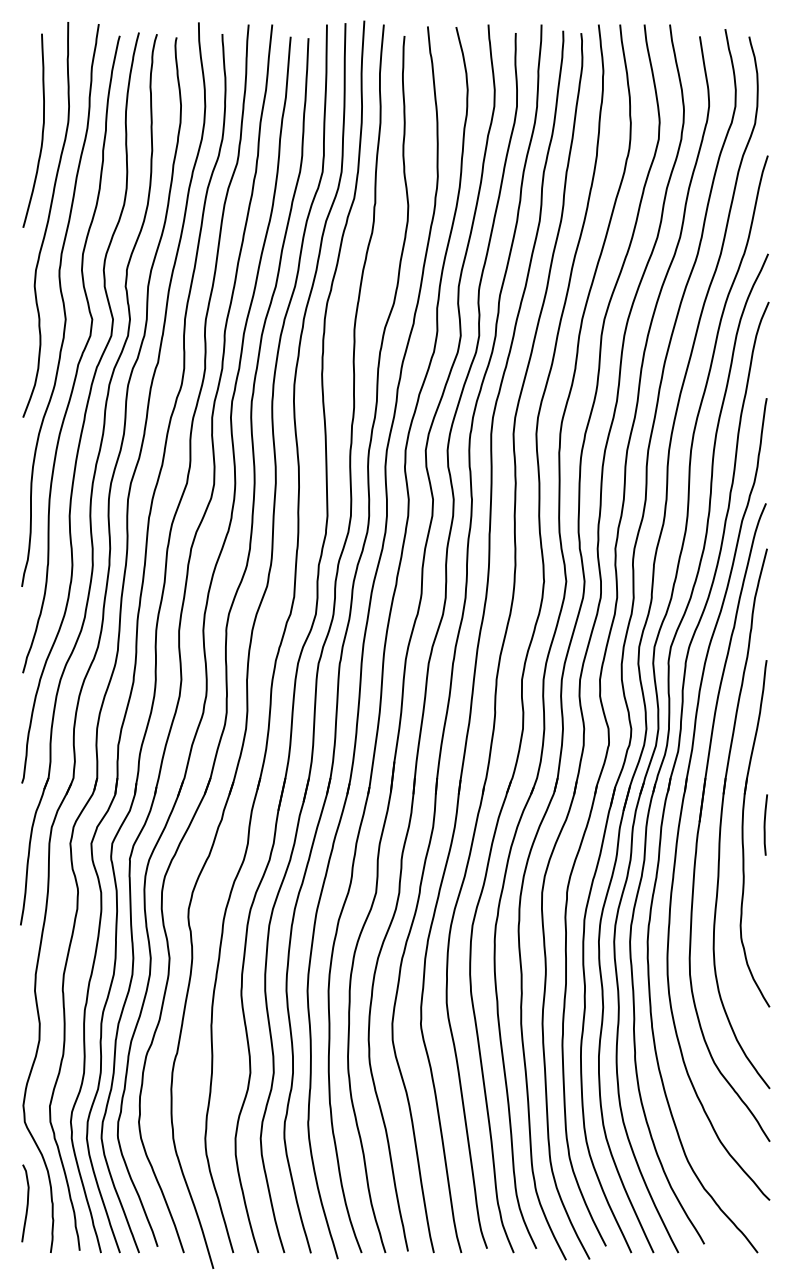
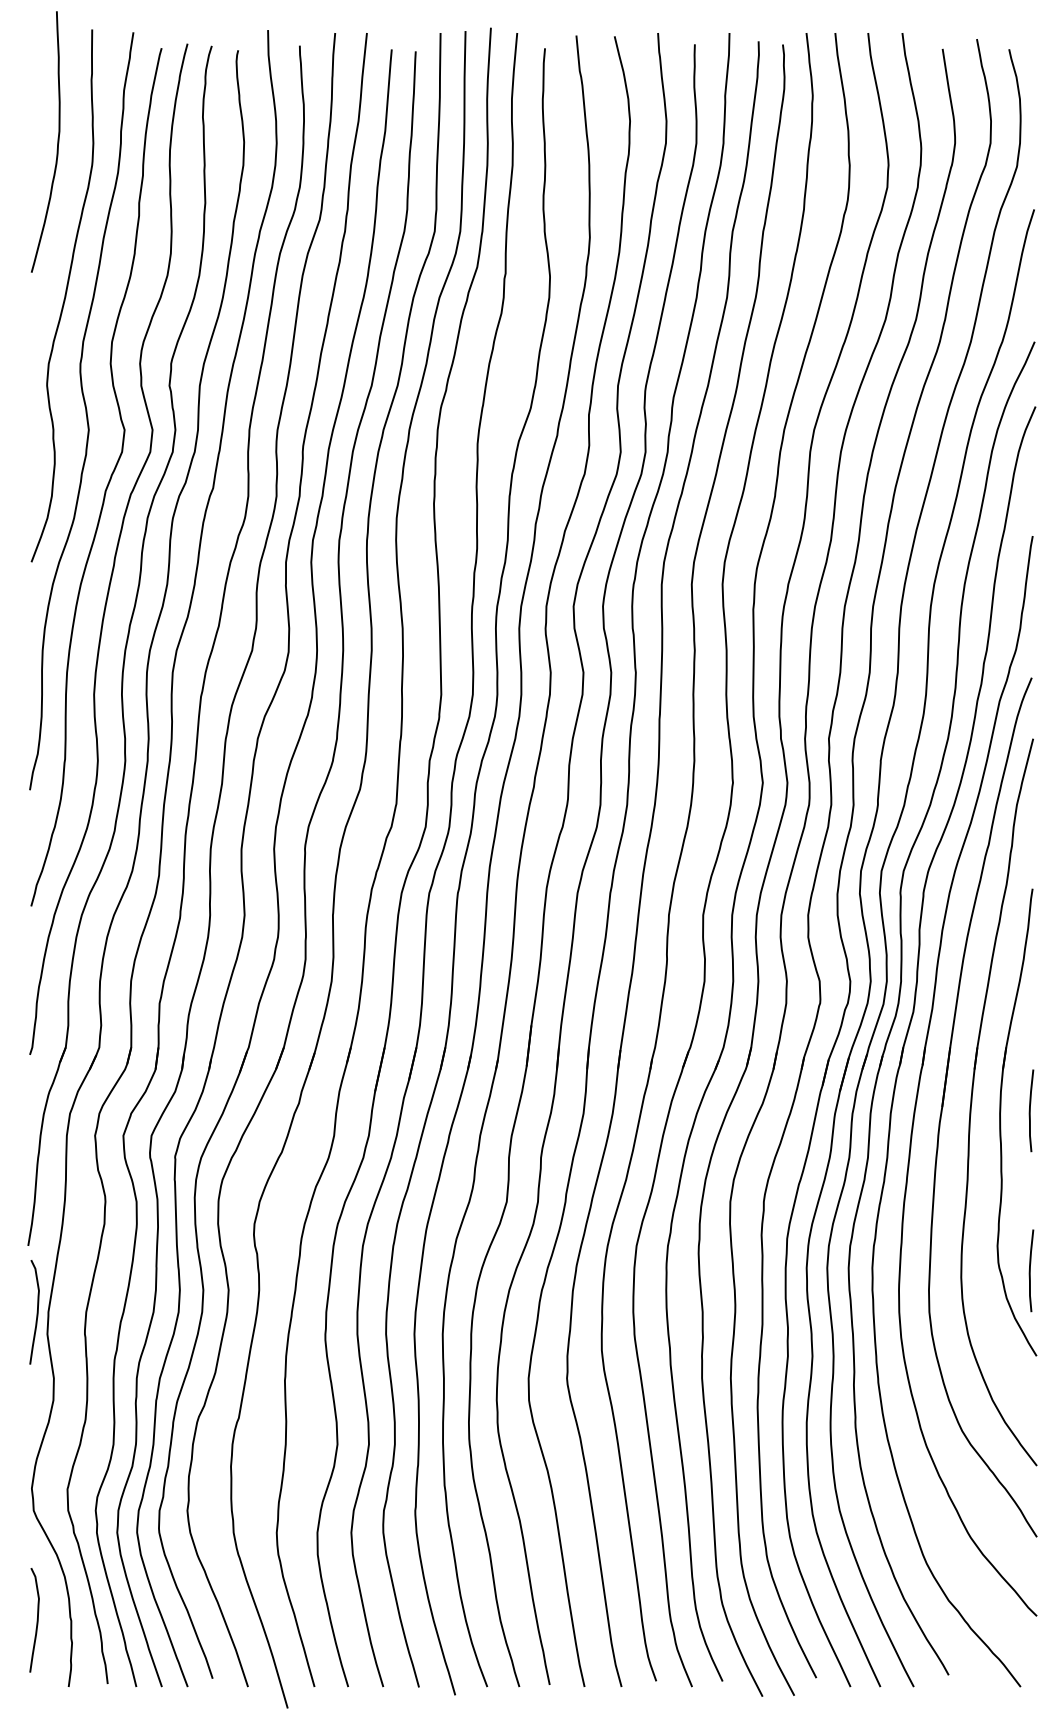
curve: (42, 130) -> (57, 141), moved
curve: (765, 943) -> (1030, 1270), added
curve: (26, 974) -> (36, 1312), added

